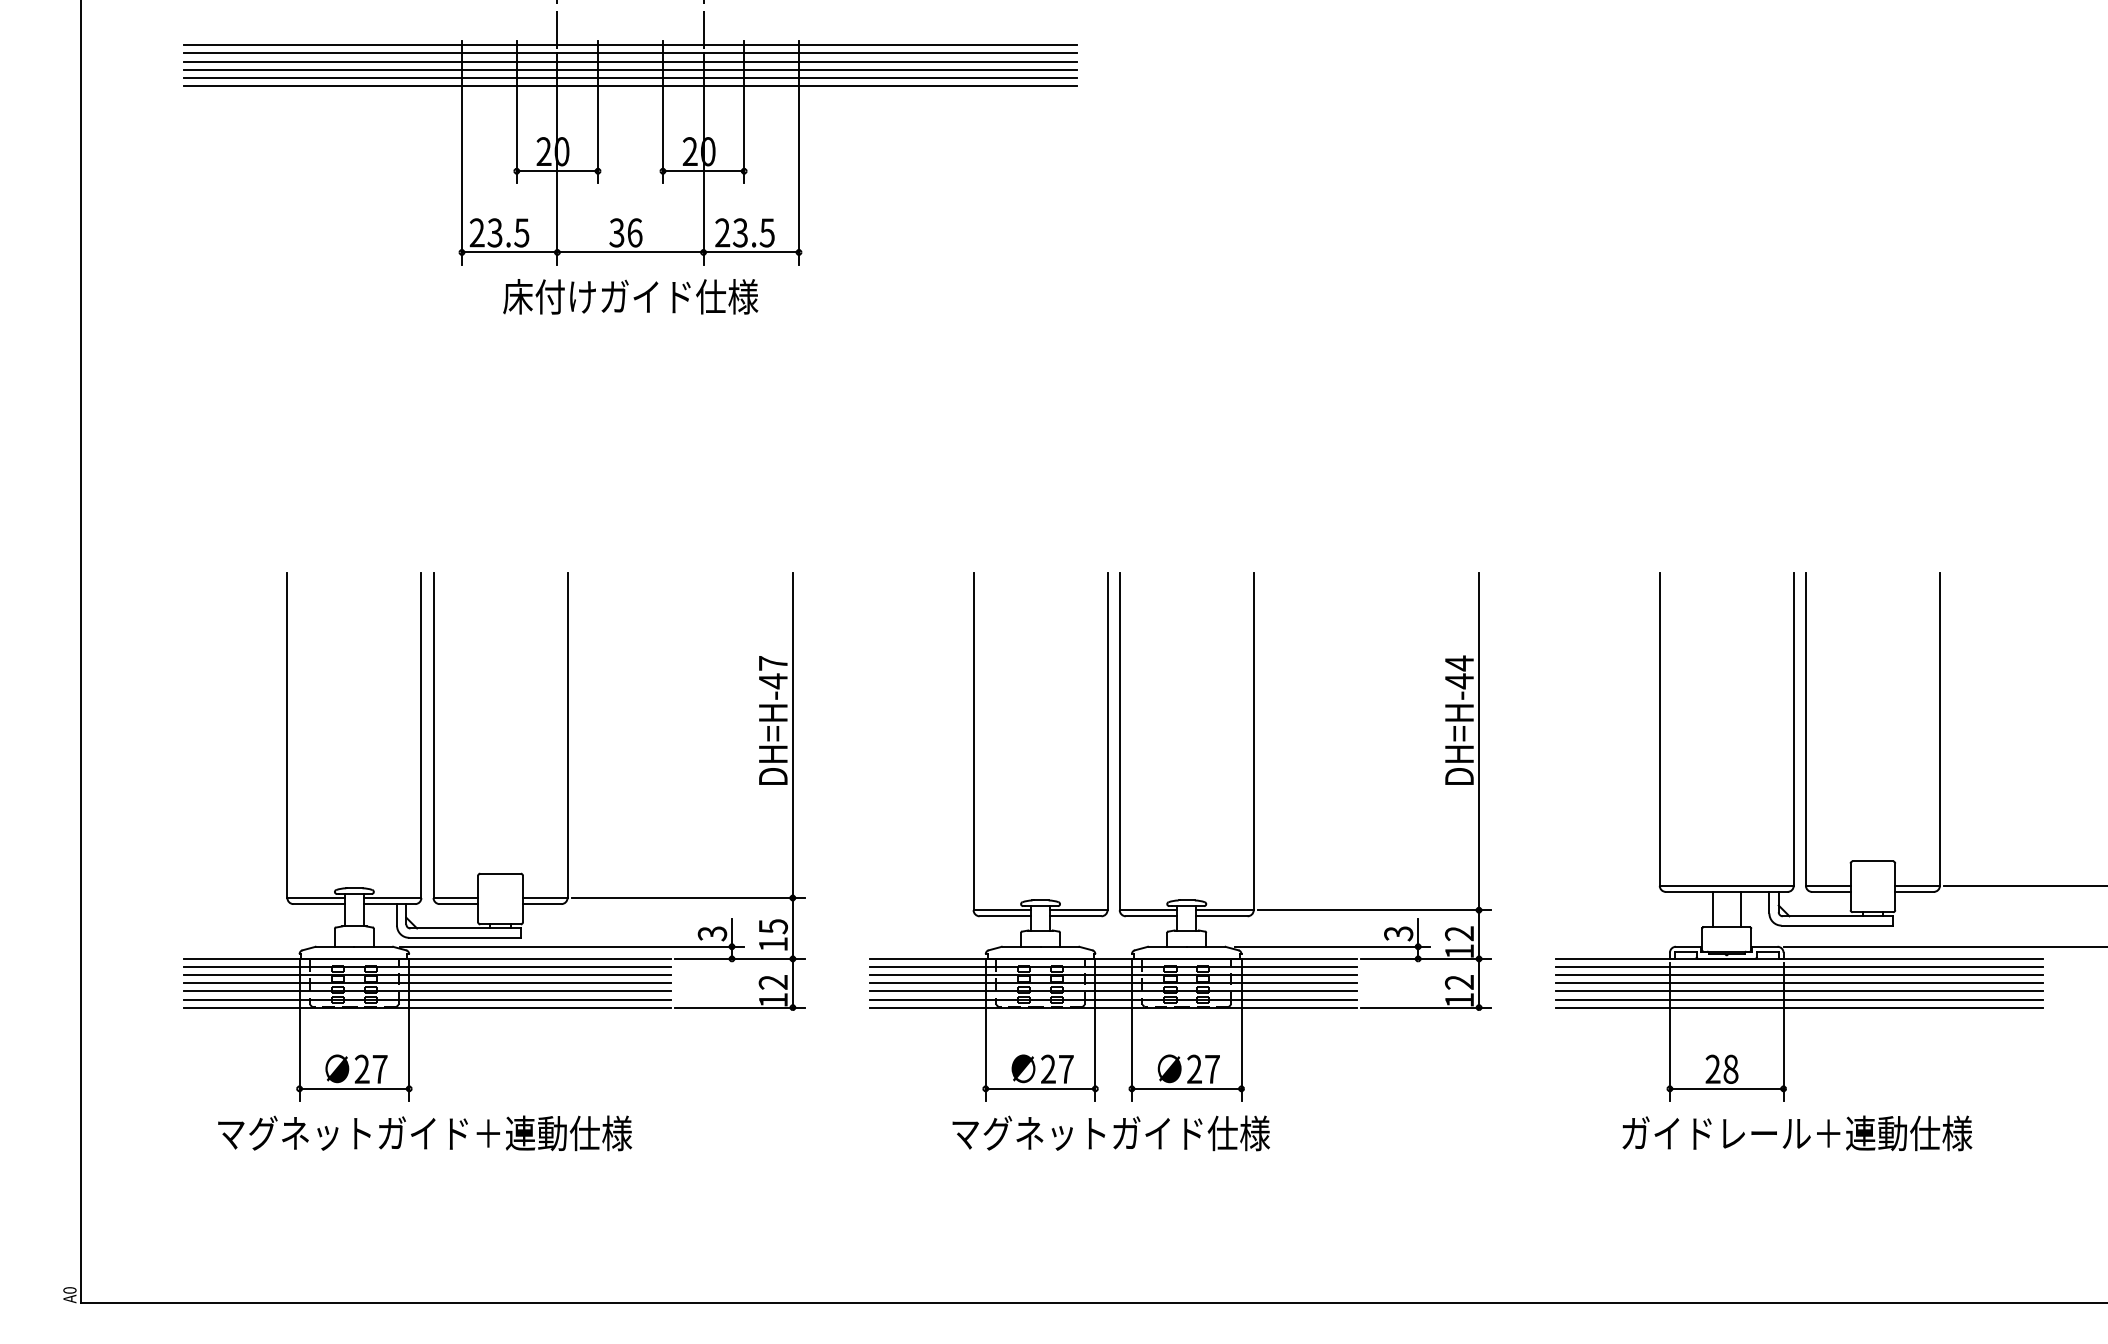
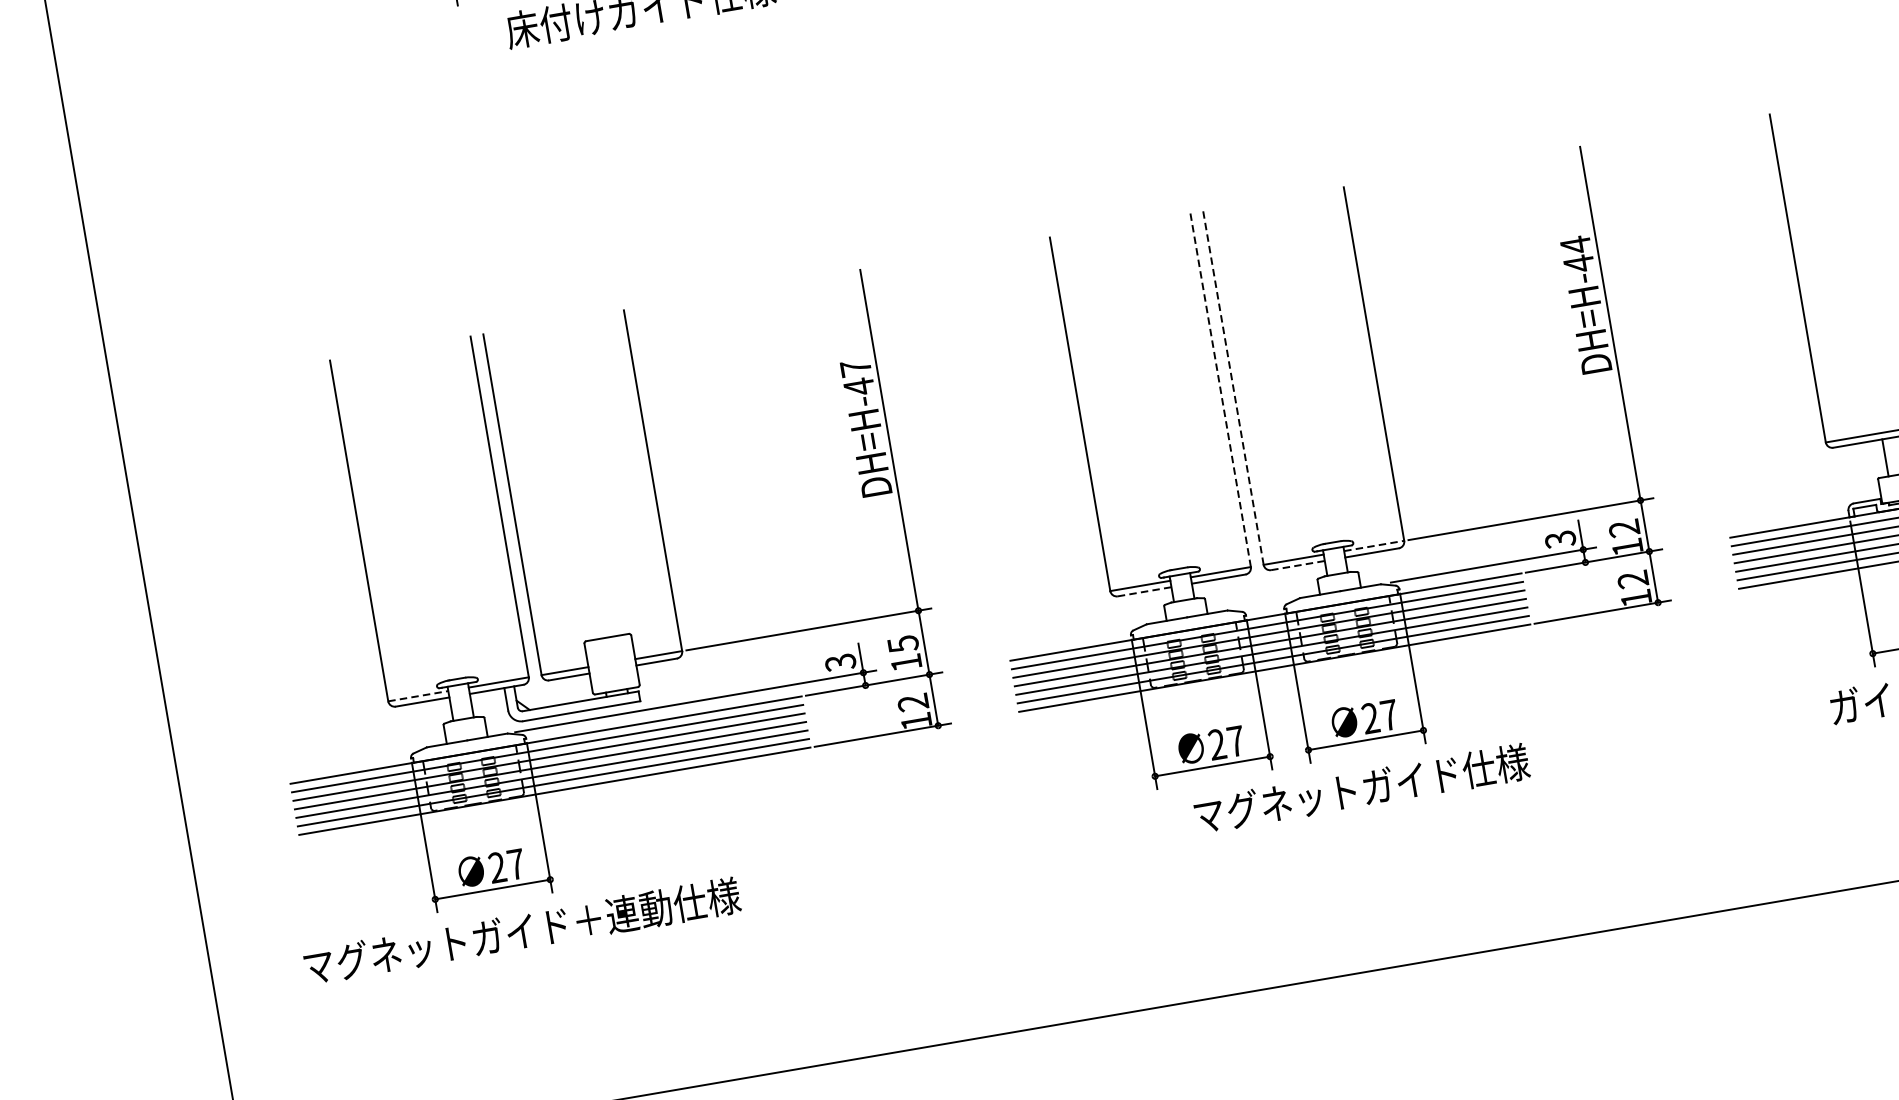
line: (1107, 741) -> (1220, 390), solid -> dashed
line: (1119, 741) -> (1233, 387), solid -> dashed
line: (316, 898) -> (418, 696), solid -> dashed
line: (1225, 910) -> (1374, 546), solid -> dashed
line: (1005, 916) -> (1144, 591), solid -> dashed
line: (1151, 916) -> (1298, 565), solid -> dashed
text: (425, 1133) -> (522, 931), moved
text: (1110, 1133) -> (1361, 789), moved

